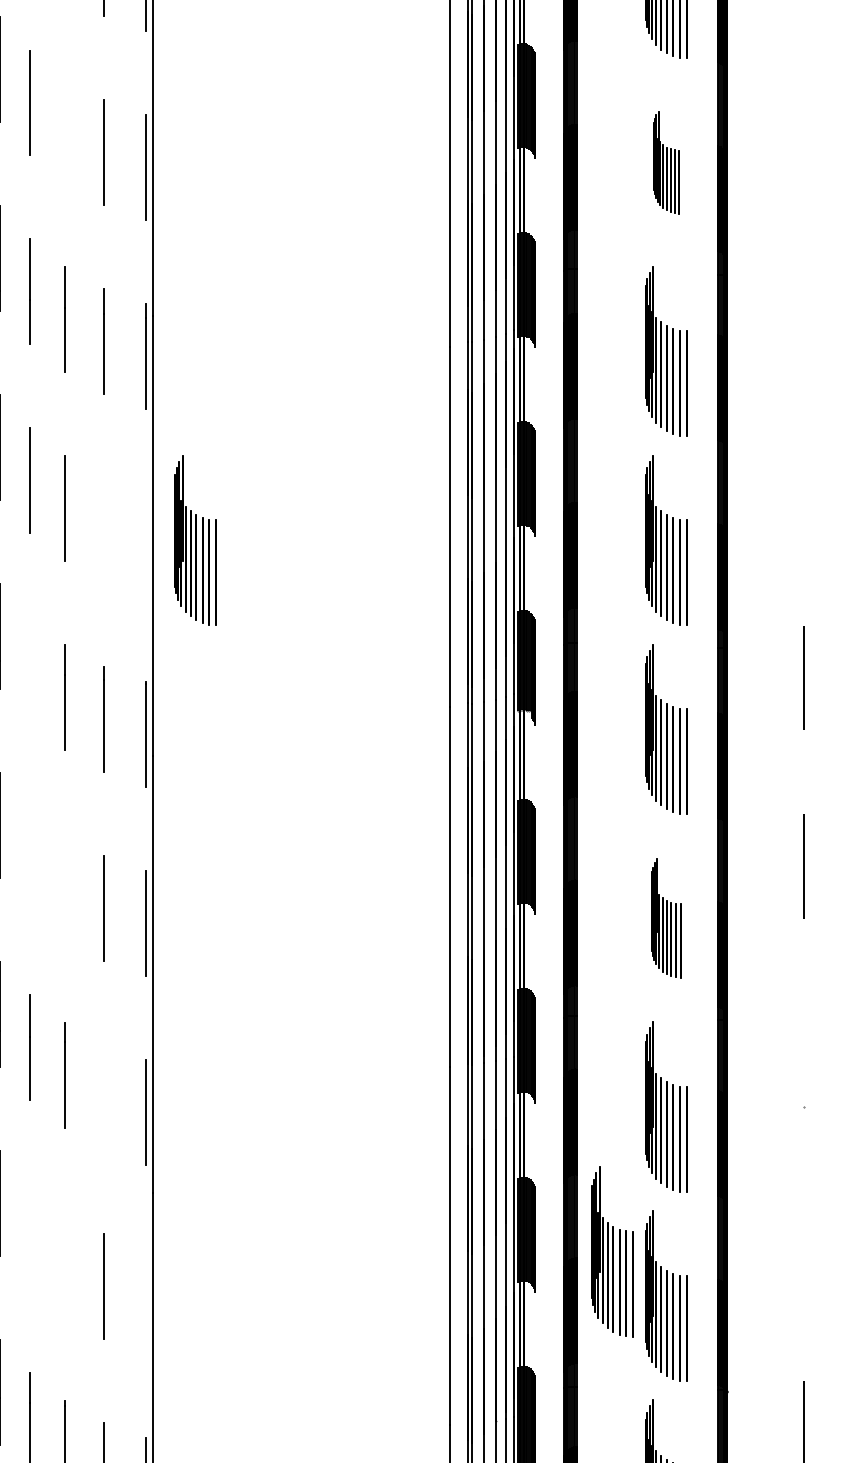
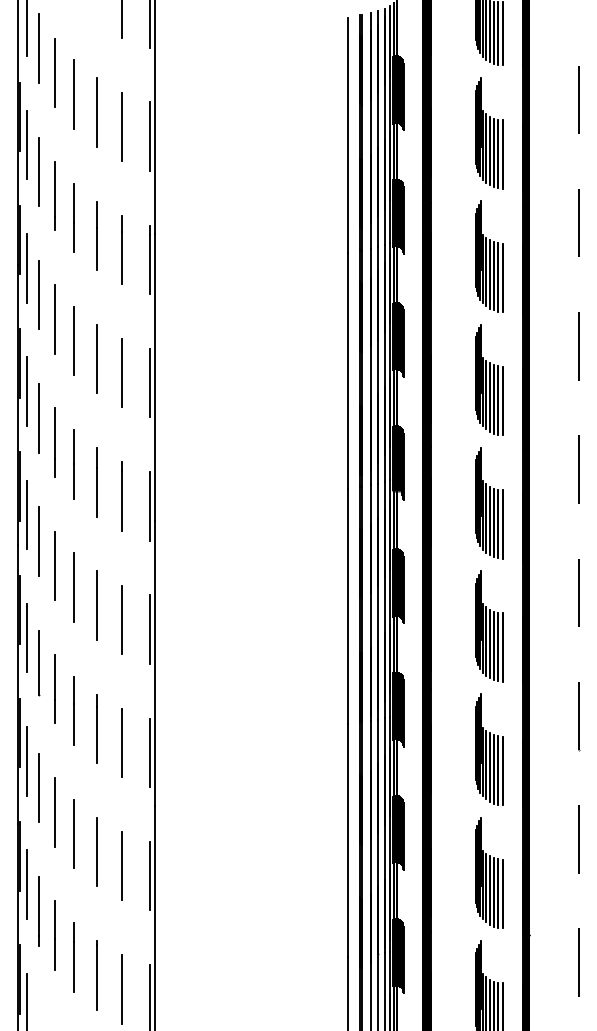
line: (804, 110) -> (579, 99), added
line: (63, 130) -> (96, 112), added
part: (666, 162) -> (489, 133), size x1.67
line: (804, 299) -> (579, 222), added
line: (804, 489) -> (579, 346), added
line: (103, 530) -> (122, 373), added
part: (195, 539) -> (182, 379), removed
line: (145, 544) -> (149, 382), added
line: (28, 670) -> (73, 464), added
line: (30, 858) -> (74, 587), added
line: (63, 886) -> (96, 605), added
part: (666, 918) -> (489, 626), size x1.43
line: (804, 1054) -> (579, 715), added
line: (102, 1096) -> (121, 742), added
line: (30, 1235) -> (74, 833), added
line: (804, 1245) -> (579, 839), added
part: (612, 1252) -> (454, 844), removed
line: (63, 1263) -> (96, 851), added
line: (145, 1300) -> (149, 875), added

